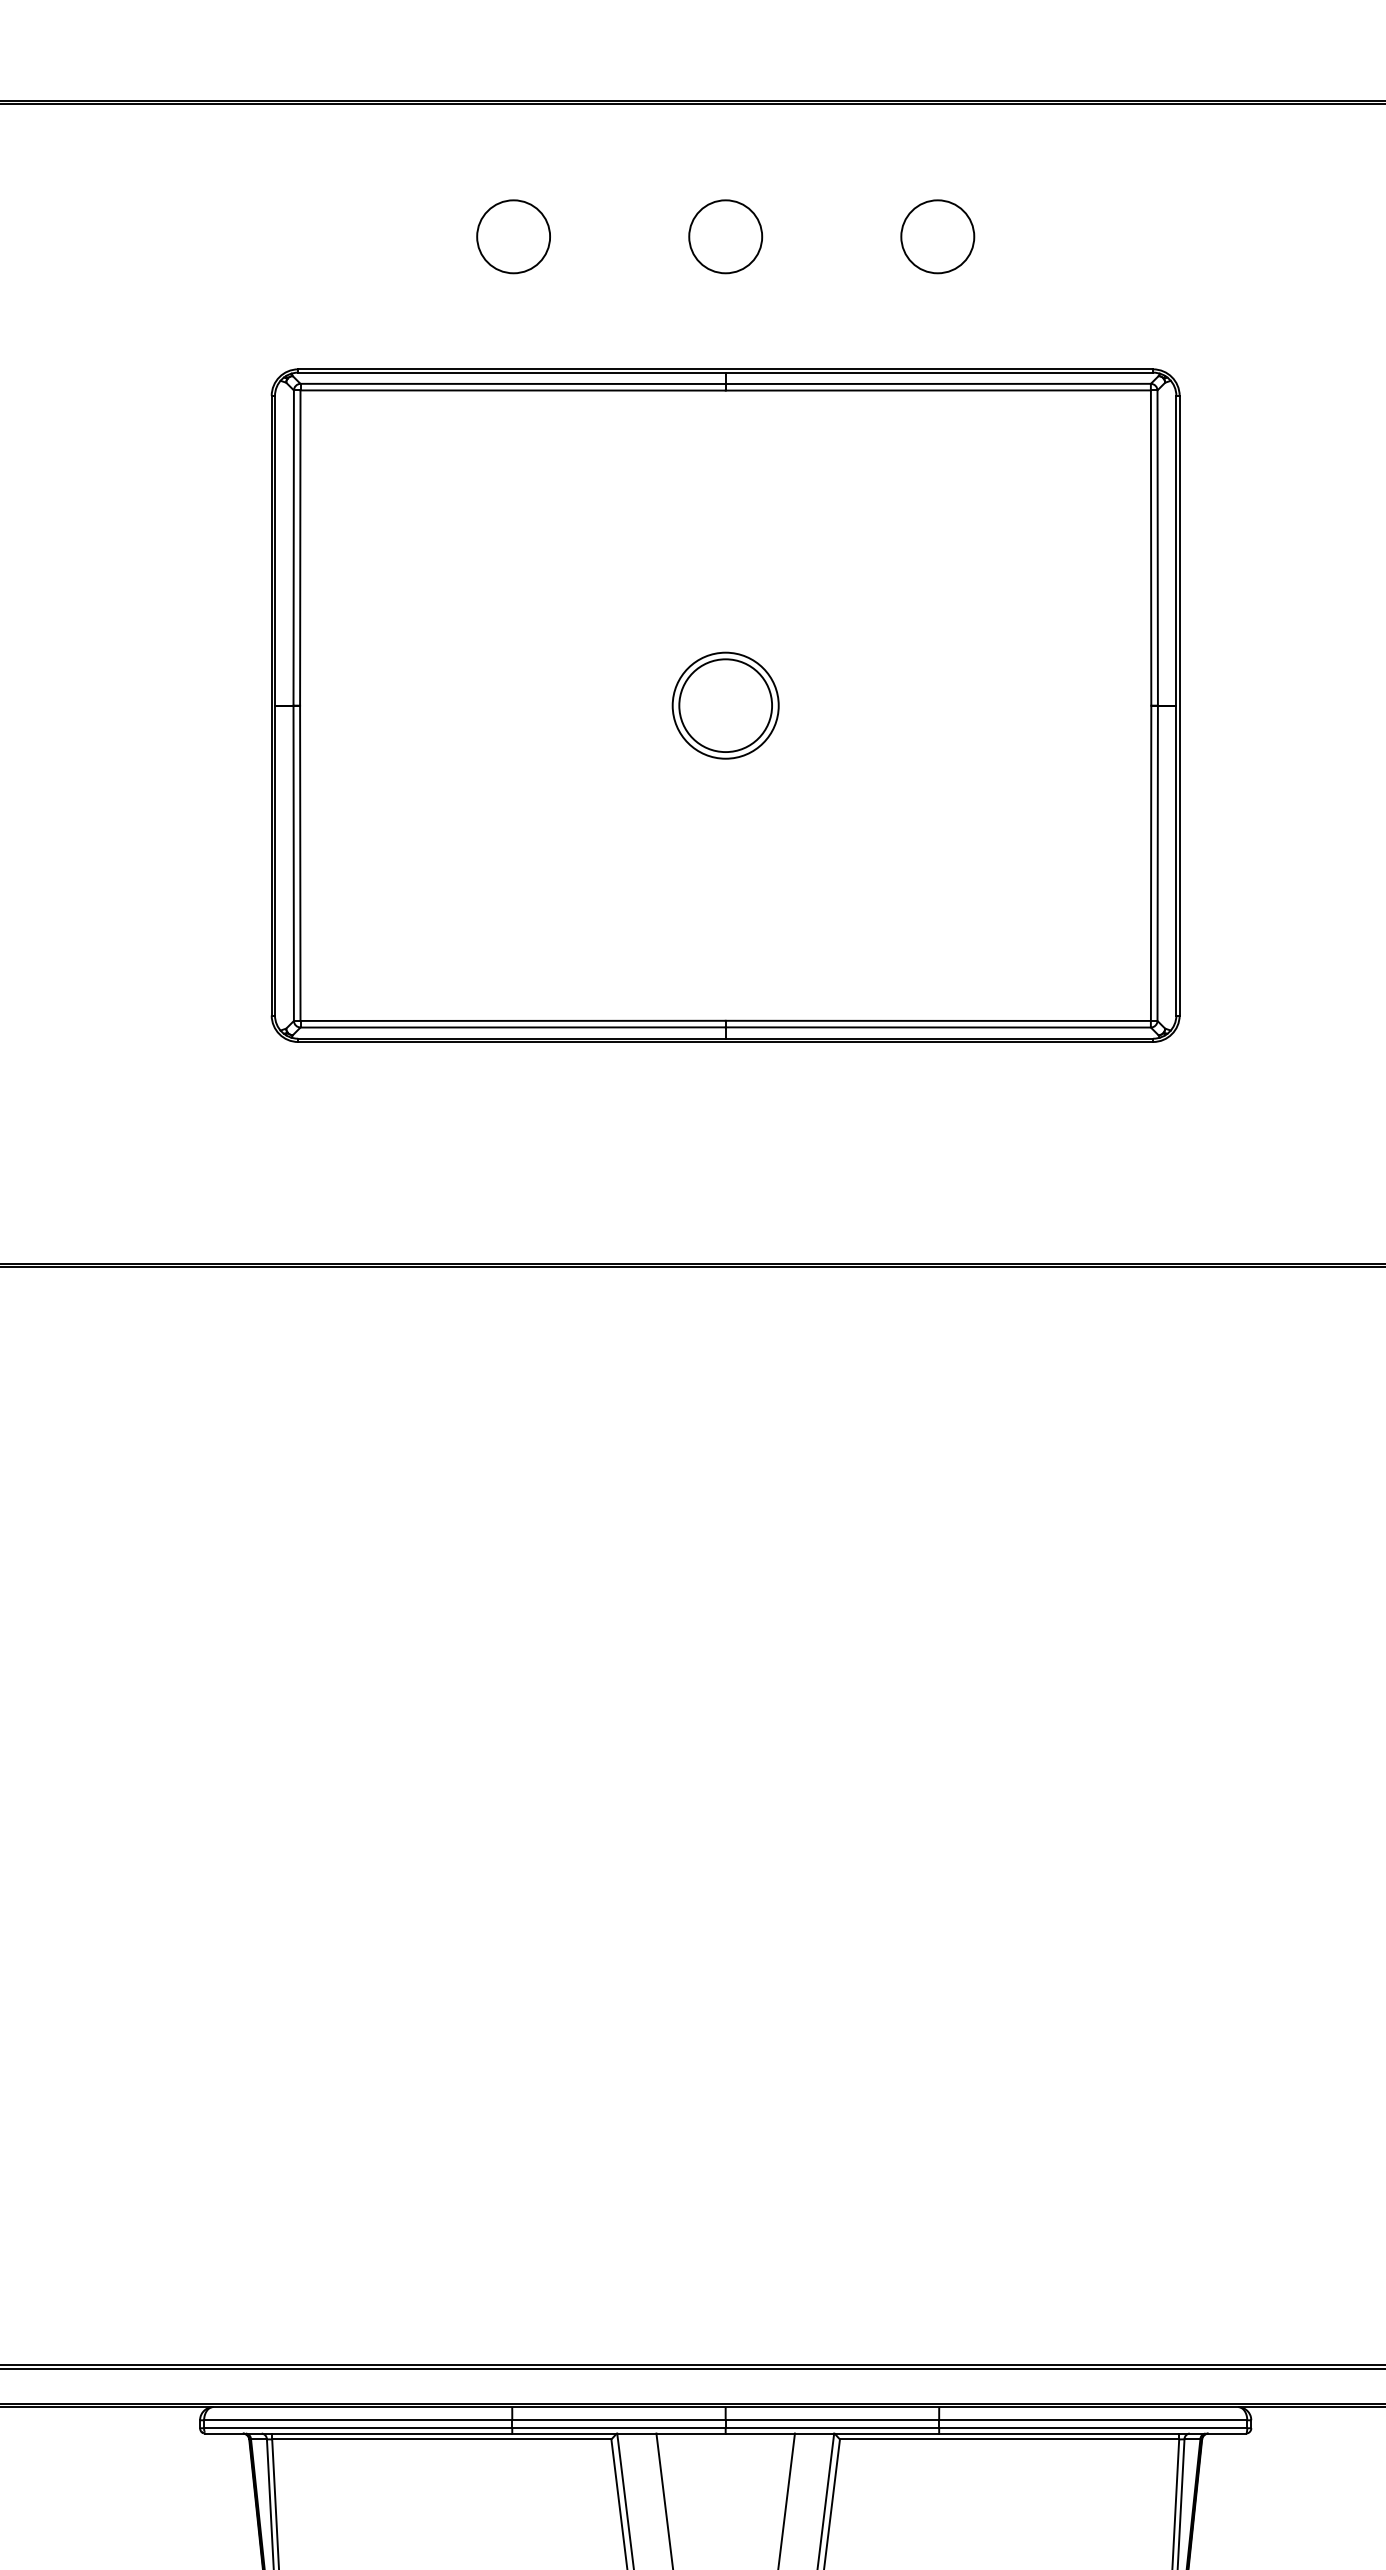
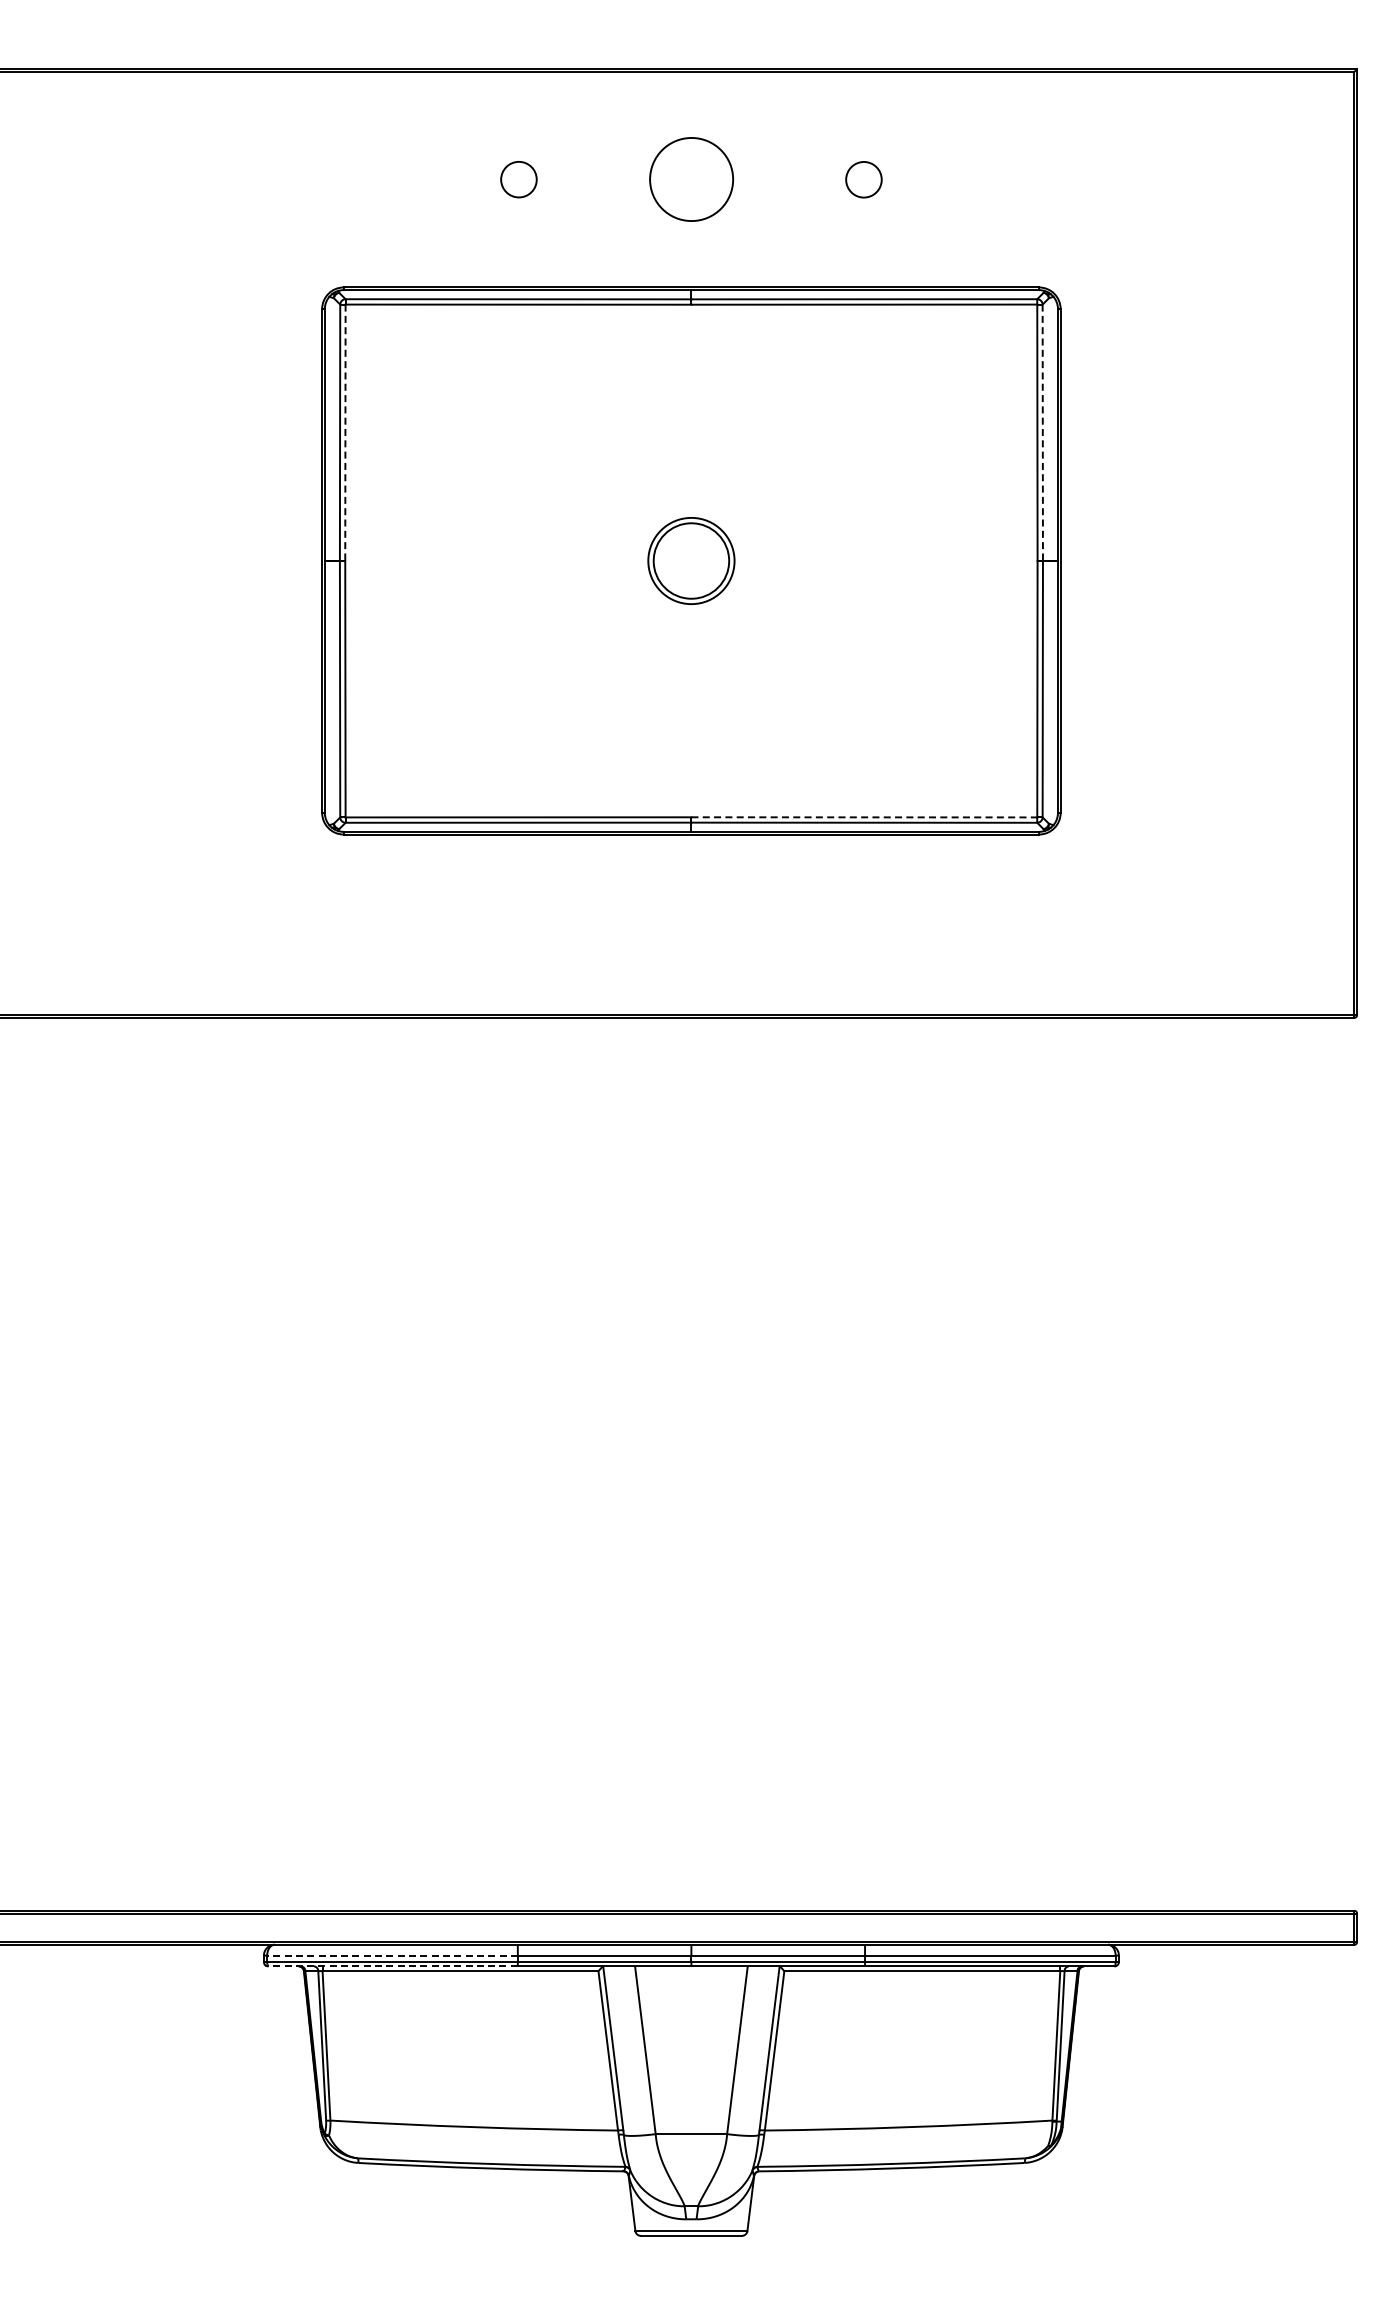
circle: (513, 236) -> (518, 179), size x0.6
circle: (724, 236) -> (690, 179), size x1.4
circle: (937, 236) -> (863, 179), size x0.6
line: (300, 548) -> (345, 433), solid -> dashed
line: (1157, 548) -> (1042, 433), solid -> dashed
line: (938, 1021) -> (864, 817), solid -> dashed
line: (358, 2420) -> (392, 1955), solid -> dashed
line: (359, 2433) -> (393, 1966), solid -> dashed

